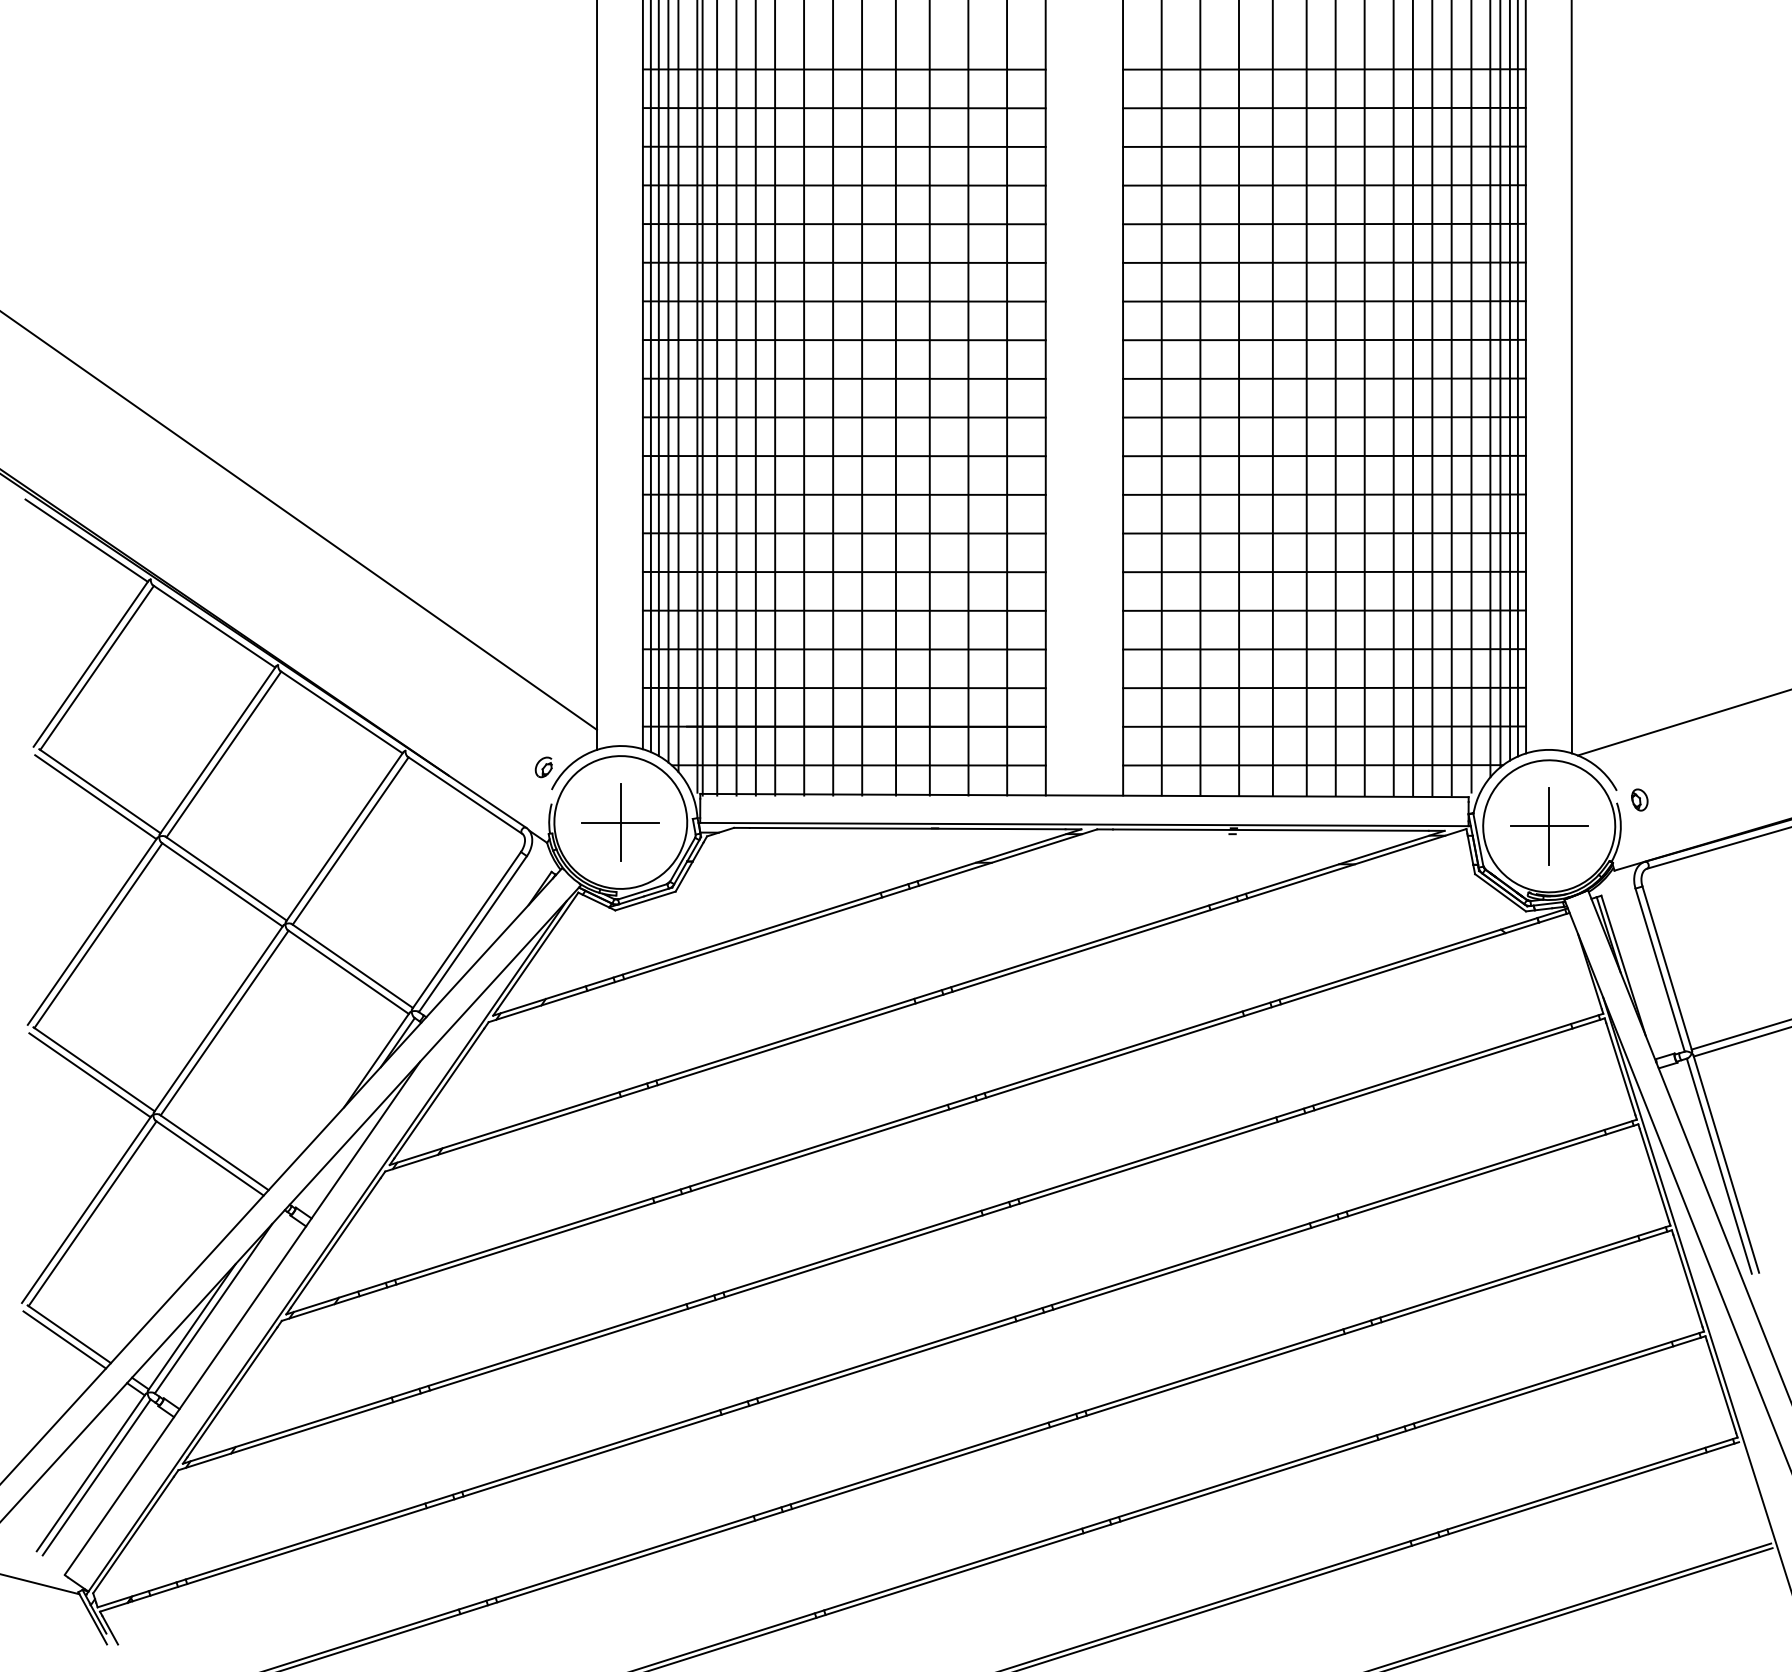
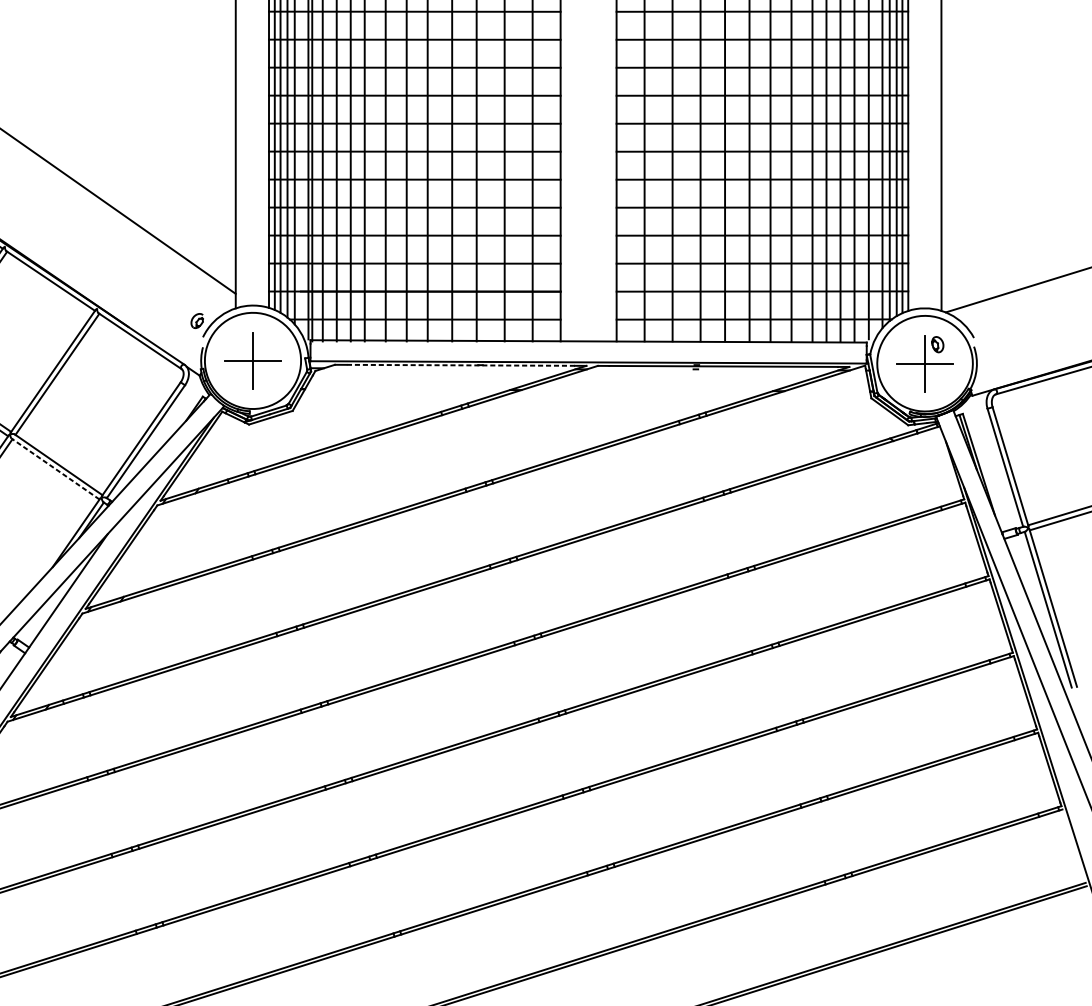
part: (1639, 799) -> (937, 344), moved
line: (907, 828) -> (460, 365), solid -> dashed
line: (348, 971) -> (55, 468), solid -> dashed

